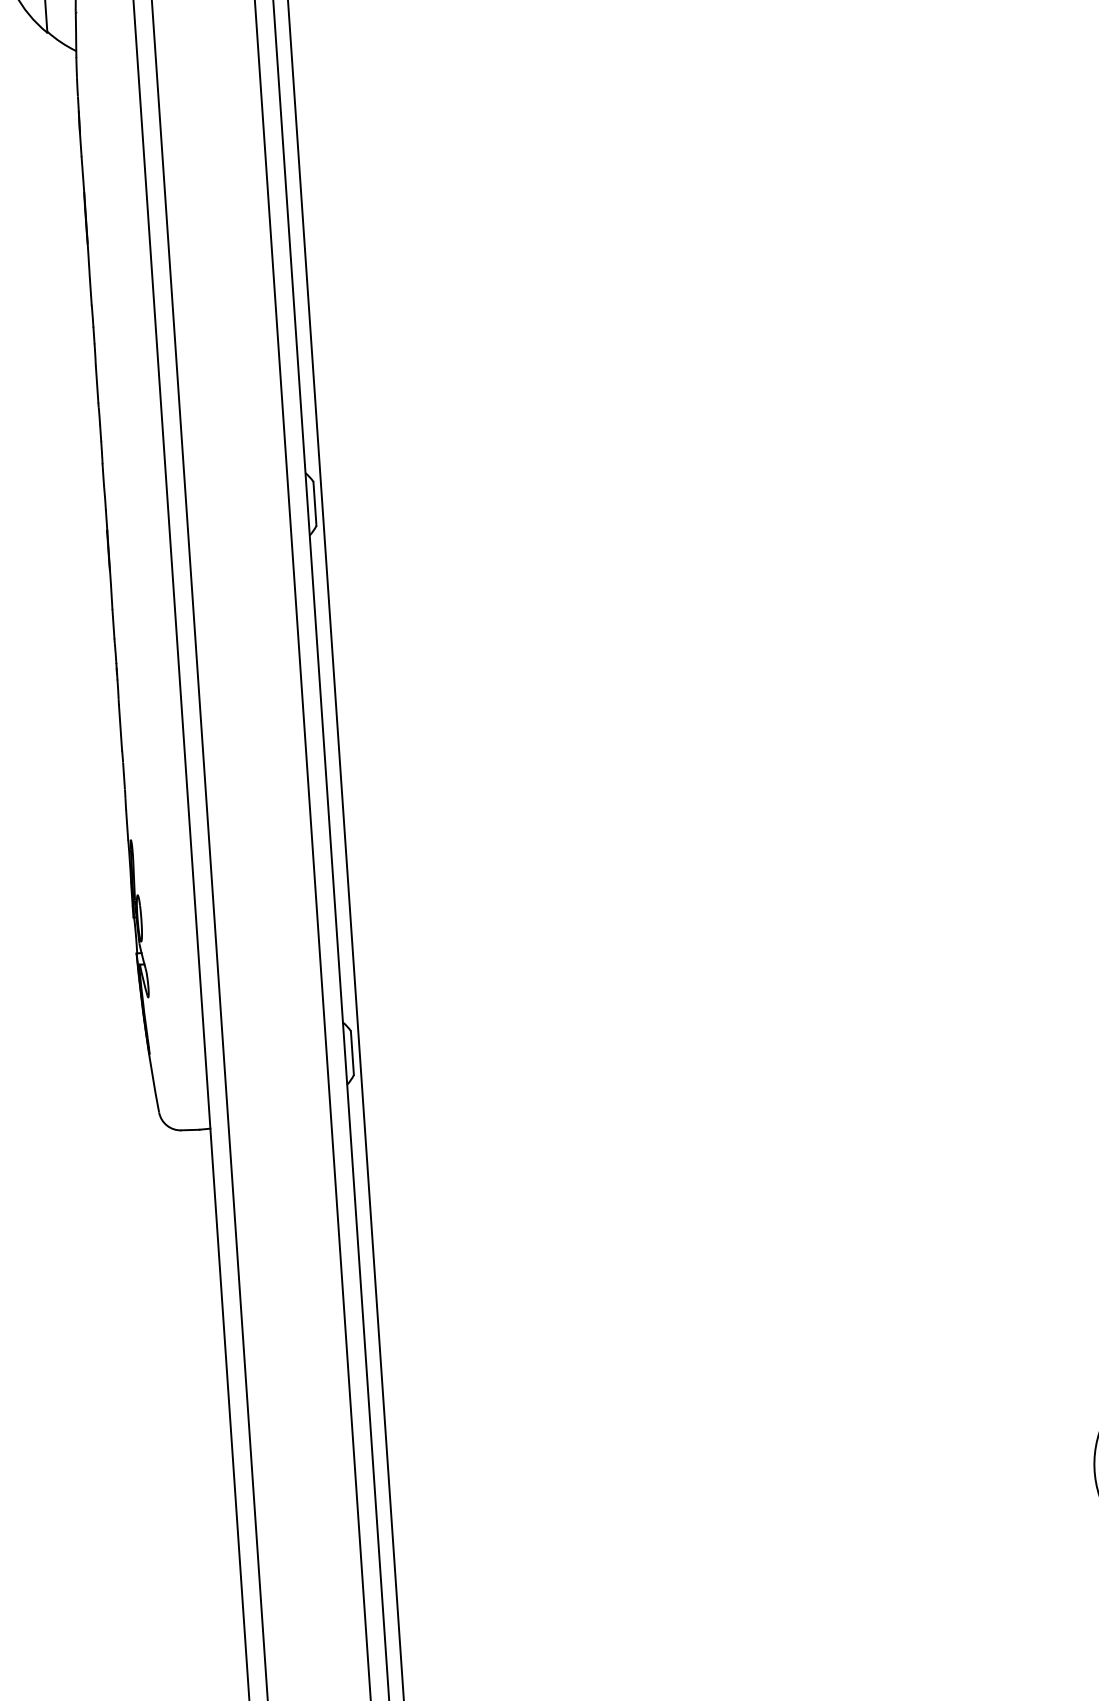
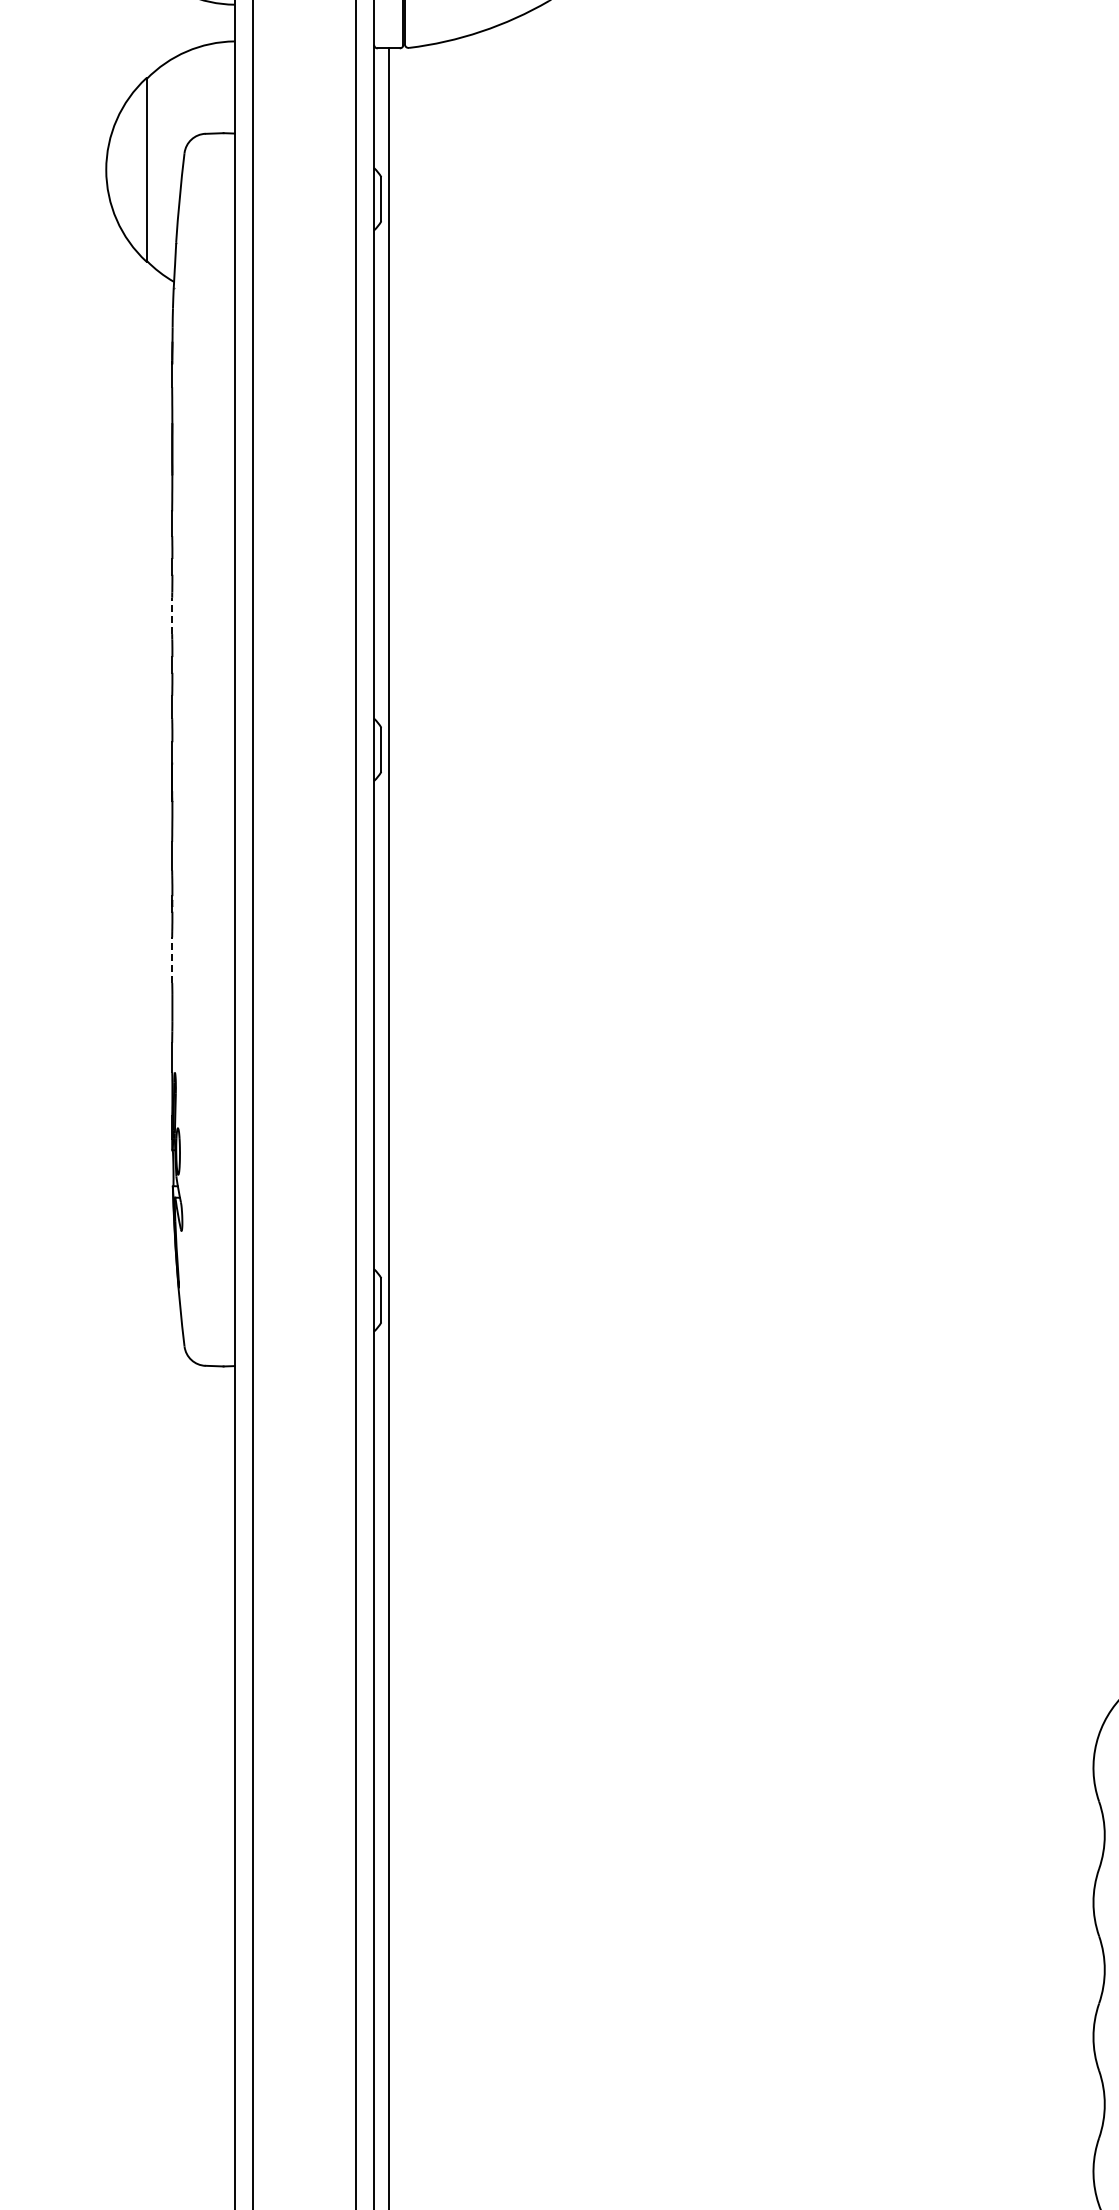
line: (97, 384) -> (172, 615), solid -> dashed
line: (120, 728) -> (172, 960), solid -> dashed

